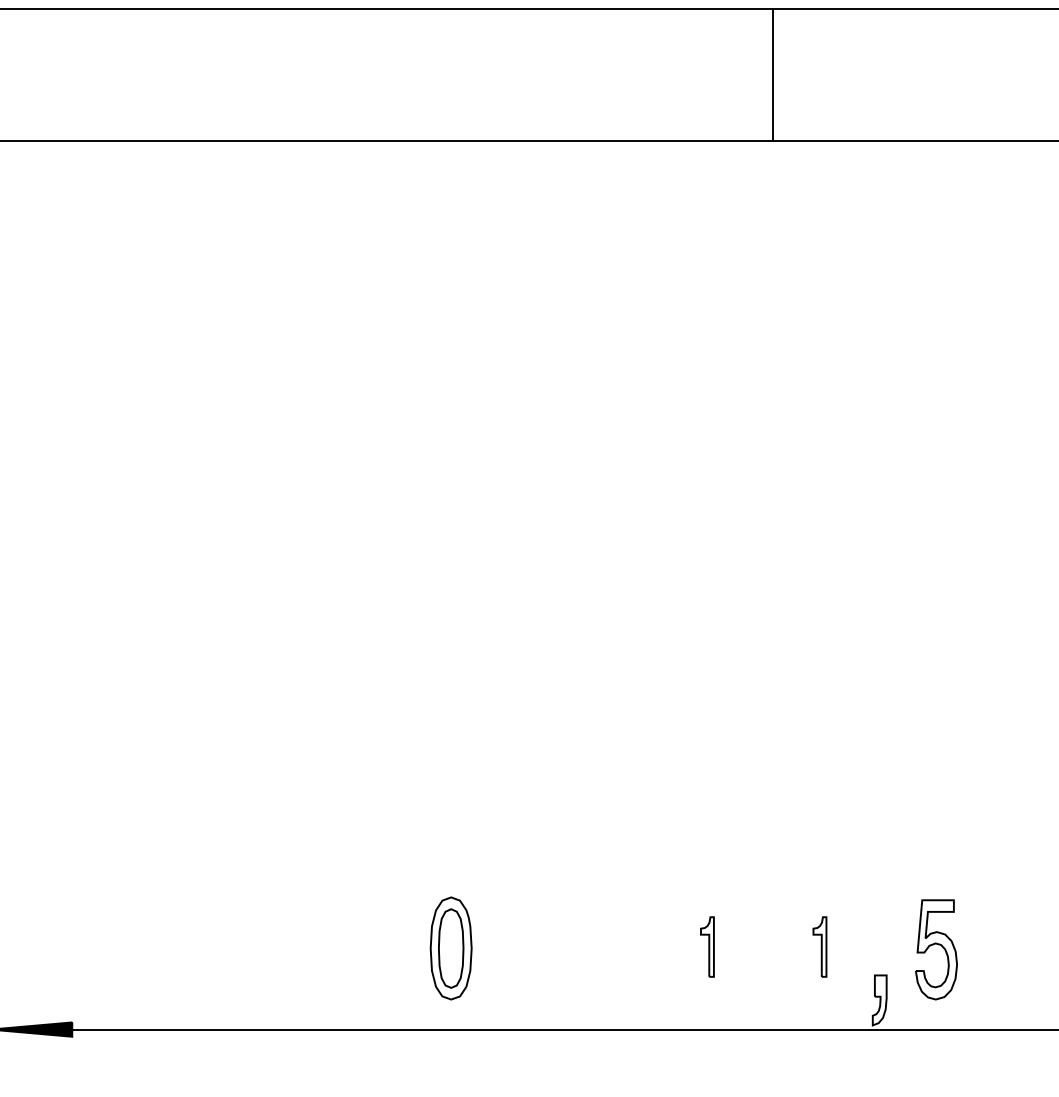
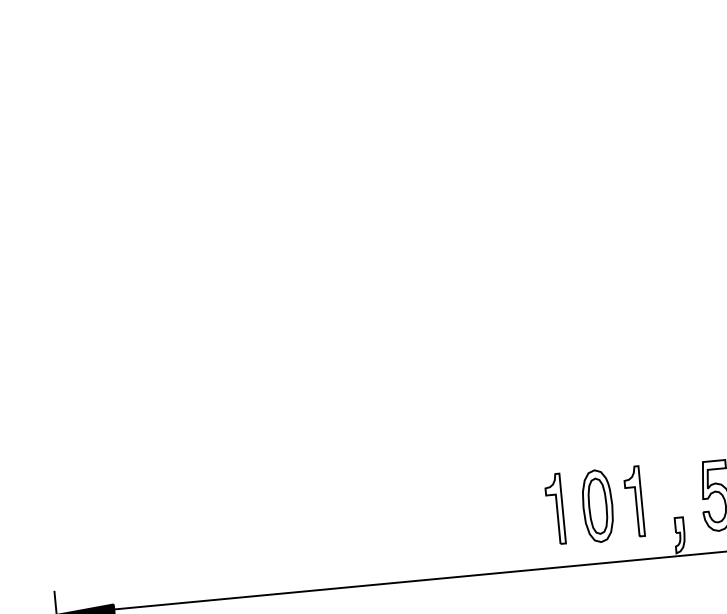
part: (707, 946) -> (555, 508), size x1.67
part: (819, 946) -> (633, 501), size x1.67
part: (450, 948) -> (597, 506), moved

